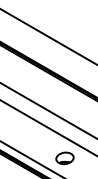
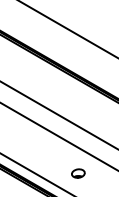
part: (64, 158) -> (77, 173), size x0.6

